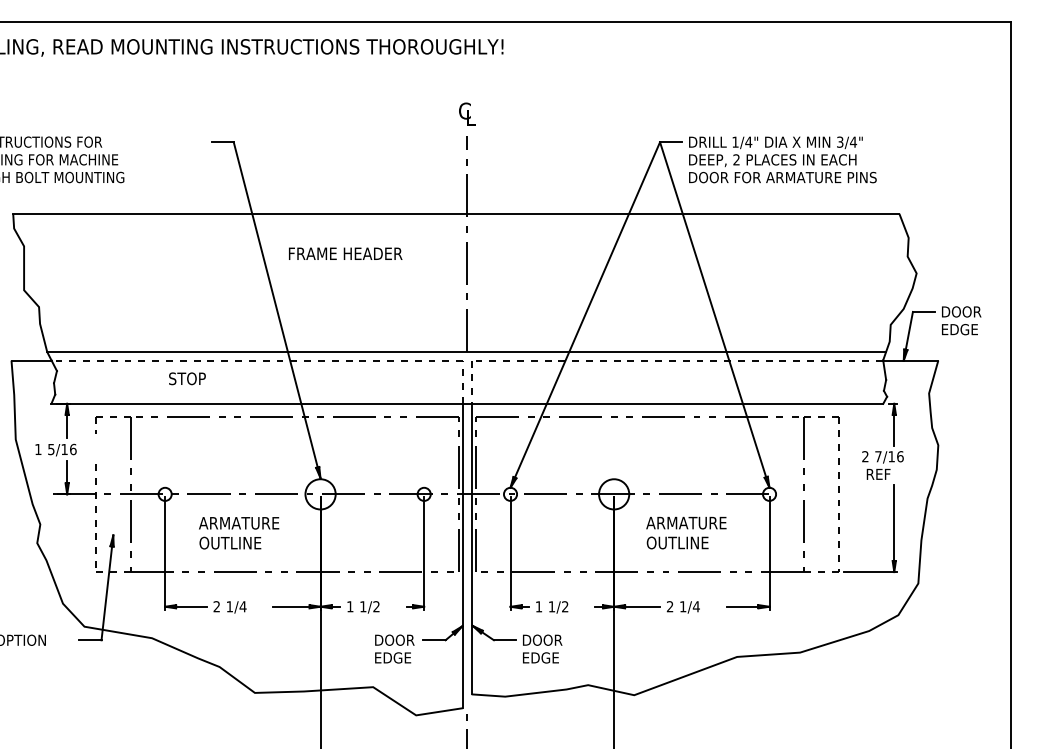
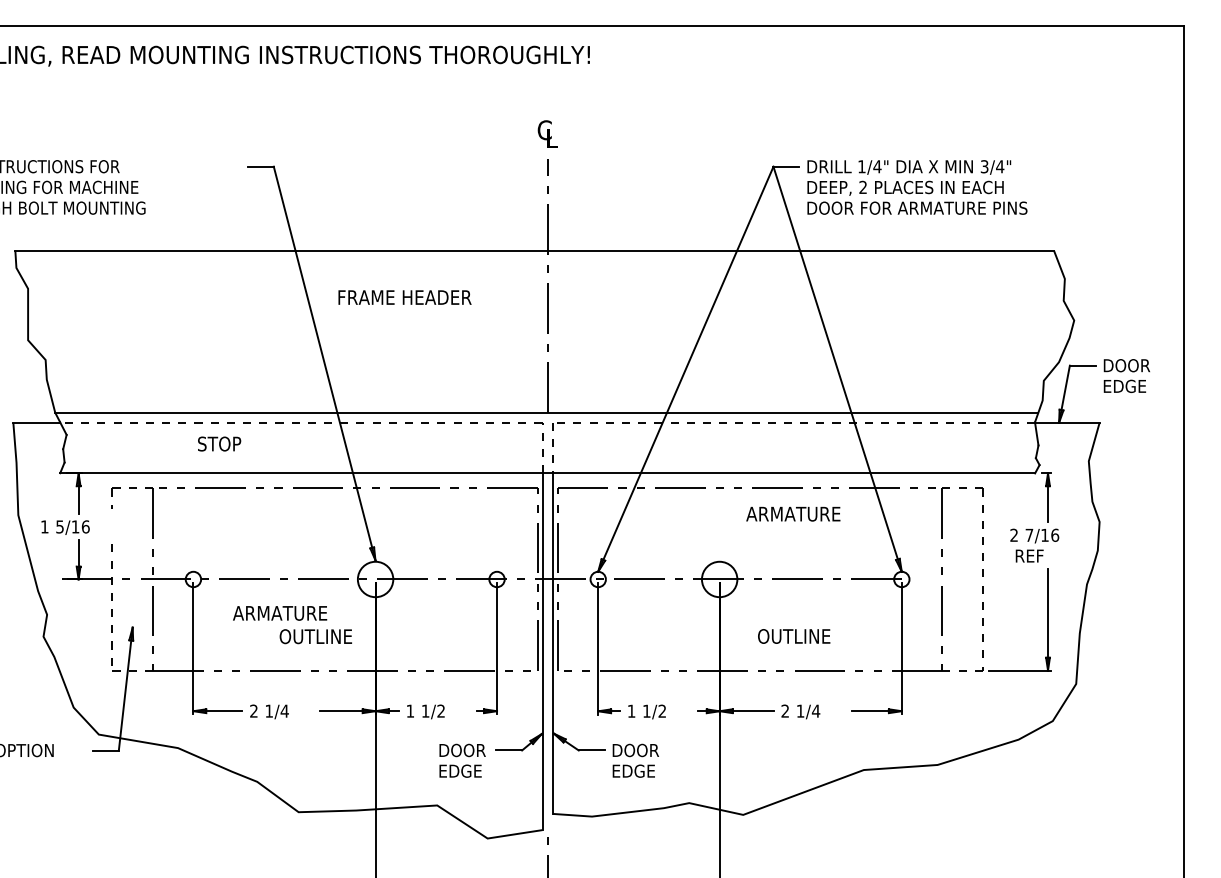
text: (686, 522) -> (793, 513), moved
text: (230, 543) -> (315, 636), moved

